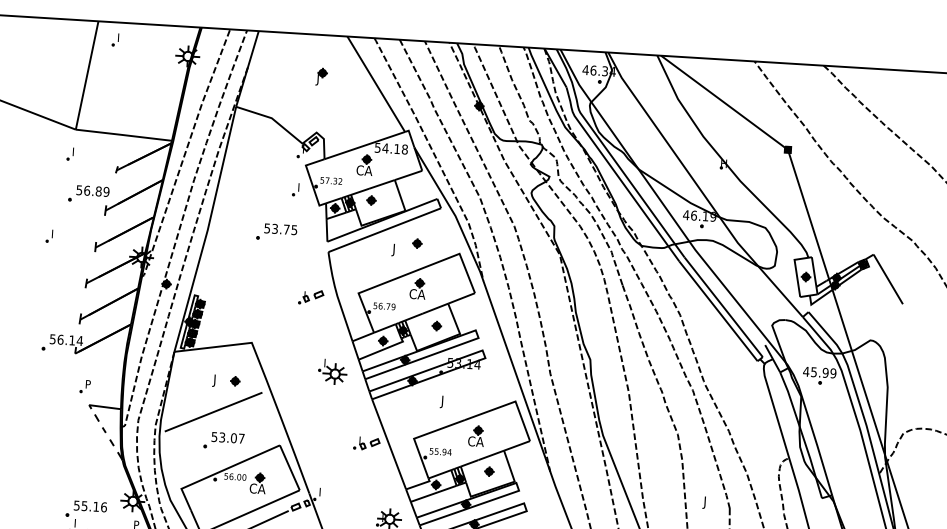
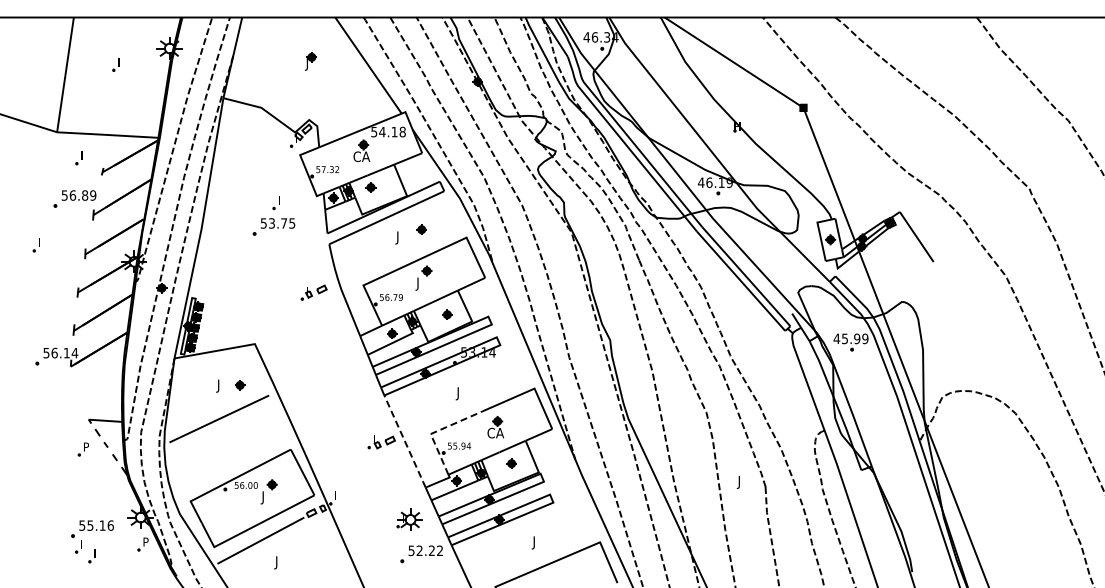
part: (115, 39) -> (115, 64), moved
part: (69, 154) -> (78, 158), moved
part: (295, 190) -> (275, 203), moved
text: (416, 295) -> (424, 283), CA -> J
part: (332, 372) -> (341, 369), removed
part: (84, 386) -> (82, 449), moved
line: (419, 436) -> (436, 431), solid -> dashed
part: (223, 440) -> (231, 448), removed
line: (388, 444) -> (404, 441), solid -> dashed
text: (256, 489) -> (269, 497), CA -> J

